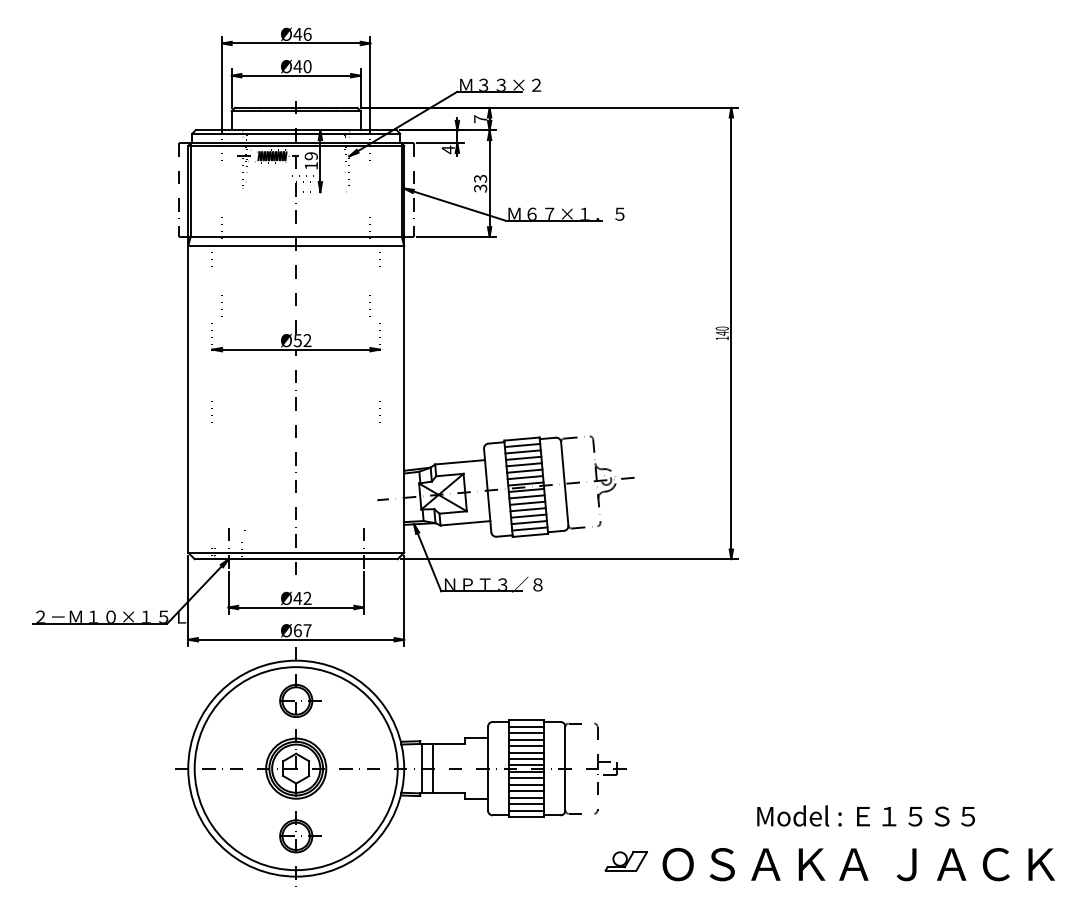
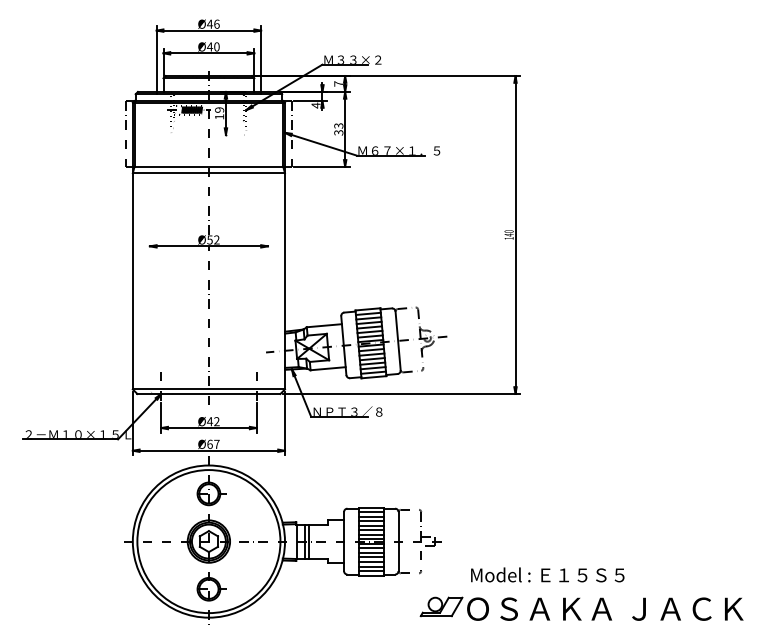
line: (438, 768) -> (309, 541), added
text: (865, 815) -> (547, 574), moved
part: (625, 861) -> (440, 607), size x1.43

